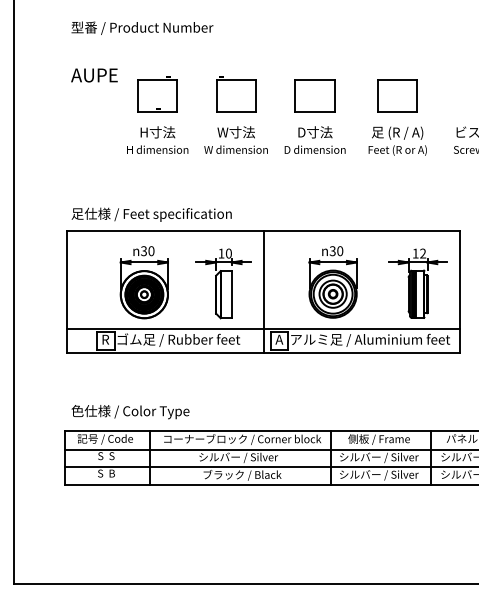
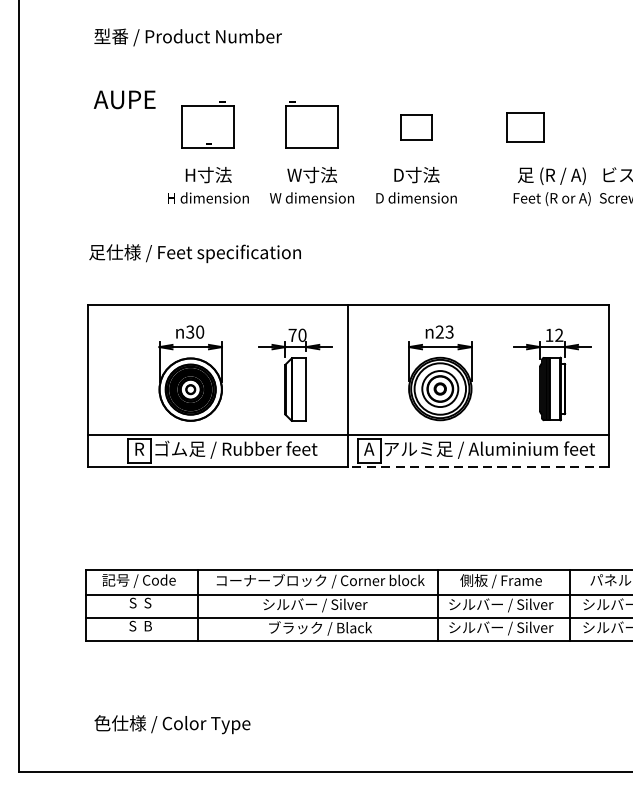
part: (314, 95) -> (415, 126), size x0.6
part: (397, 95) -> (525, 126), size x0.7
text: (397, 140) -> (551, 185), moved
text: (151, 214) -> (194, 253), moved
text: (336, 251) -> (444, 332), 30 -> 23
text: (221, 253) -> (292, 335), 10 -> 70
line: (361, 352) -> (477, 466), solid -> dashed
text: (130, 412) -> (172, 725), moved

